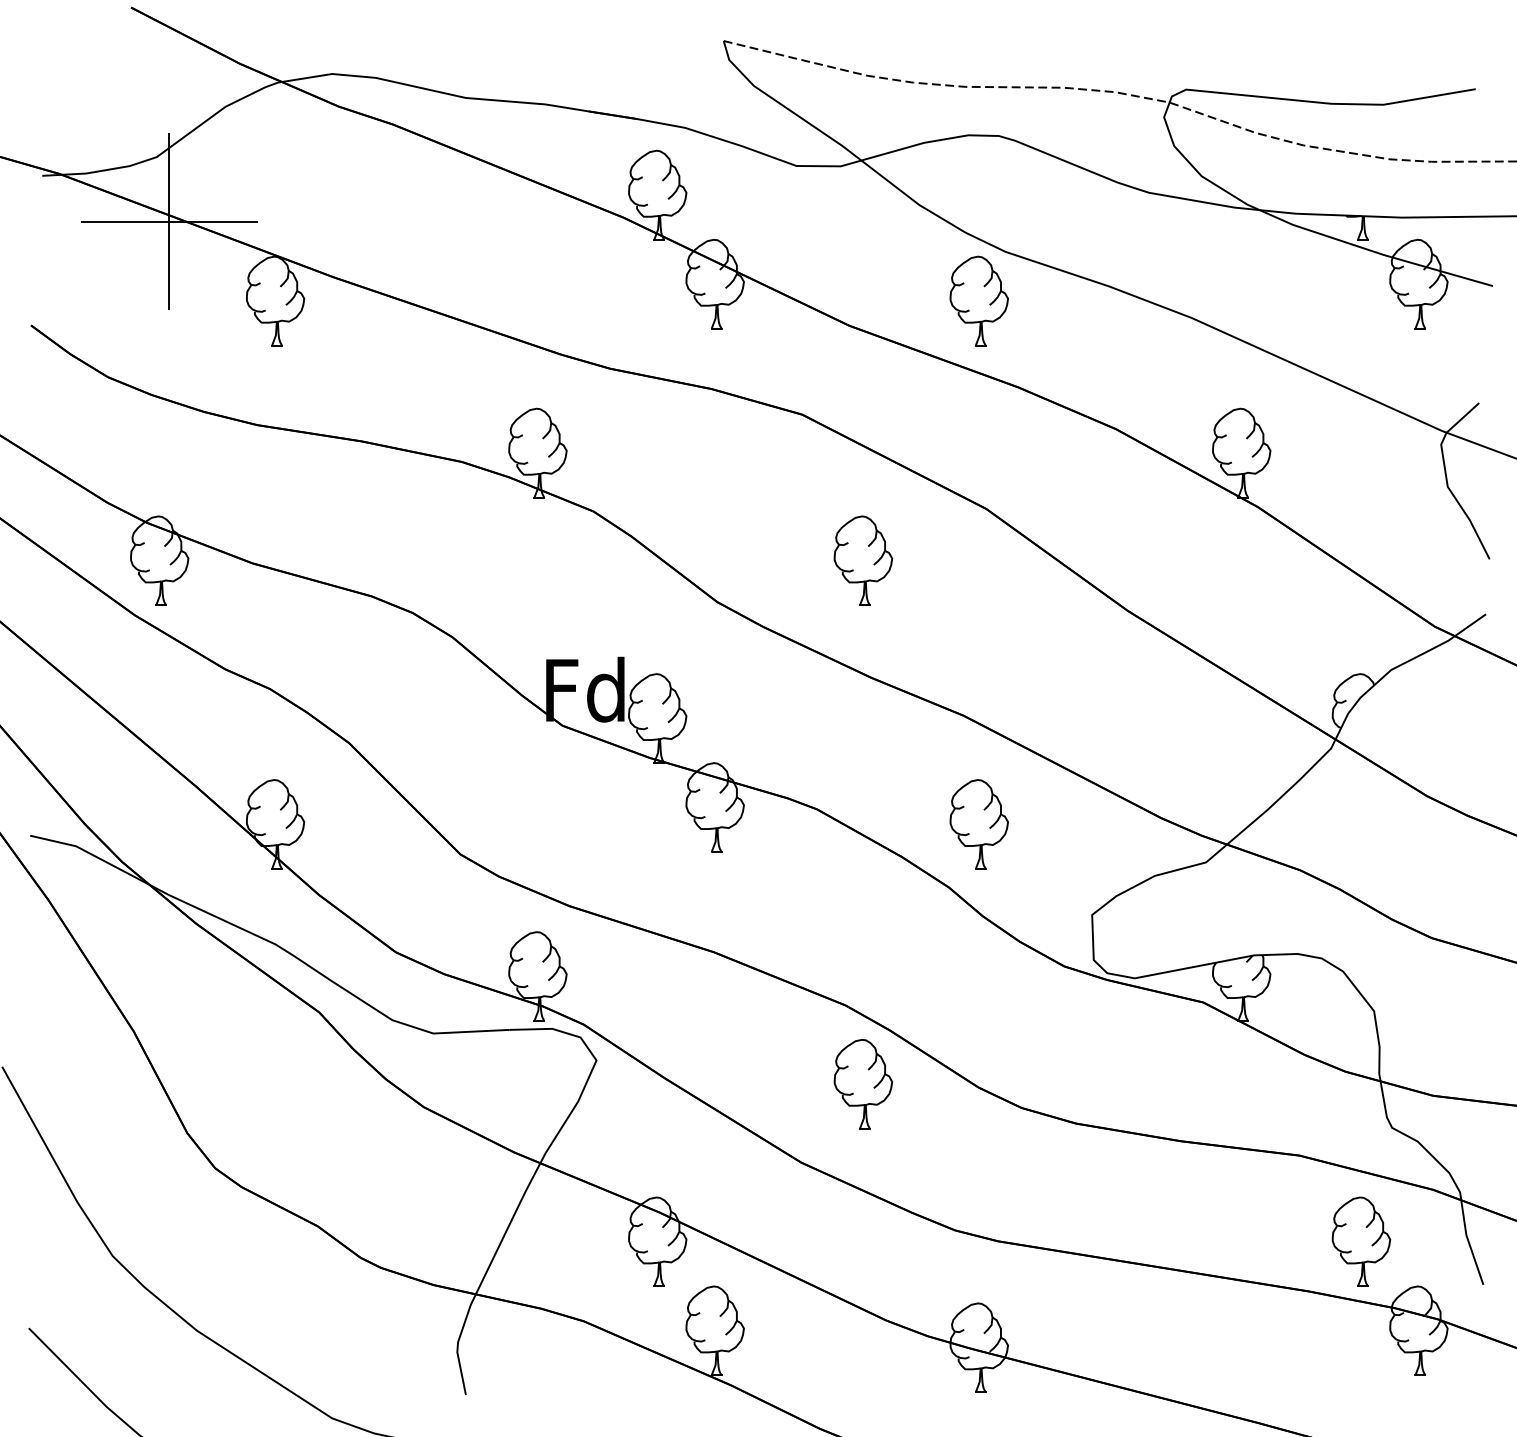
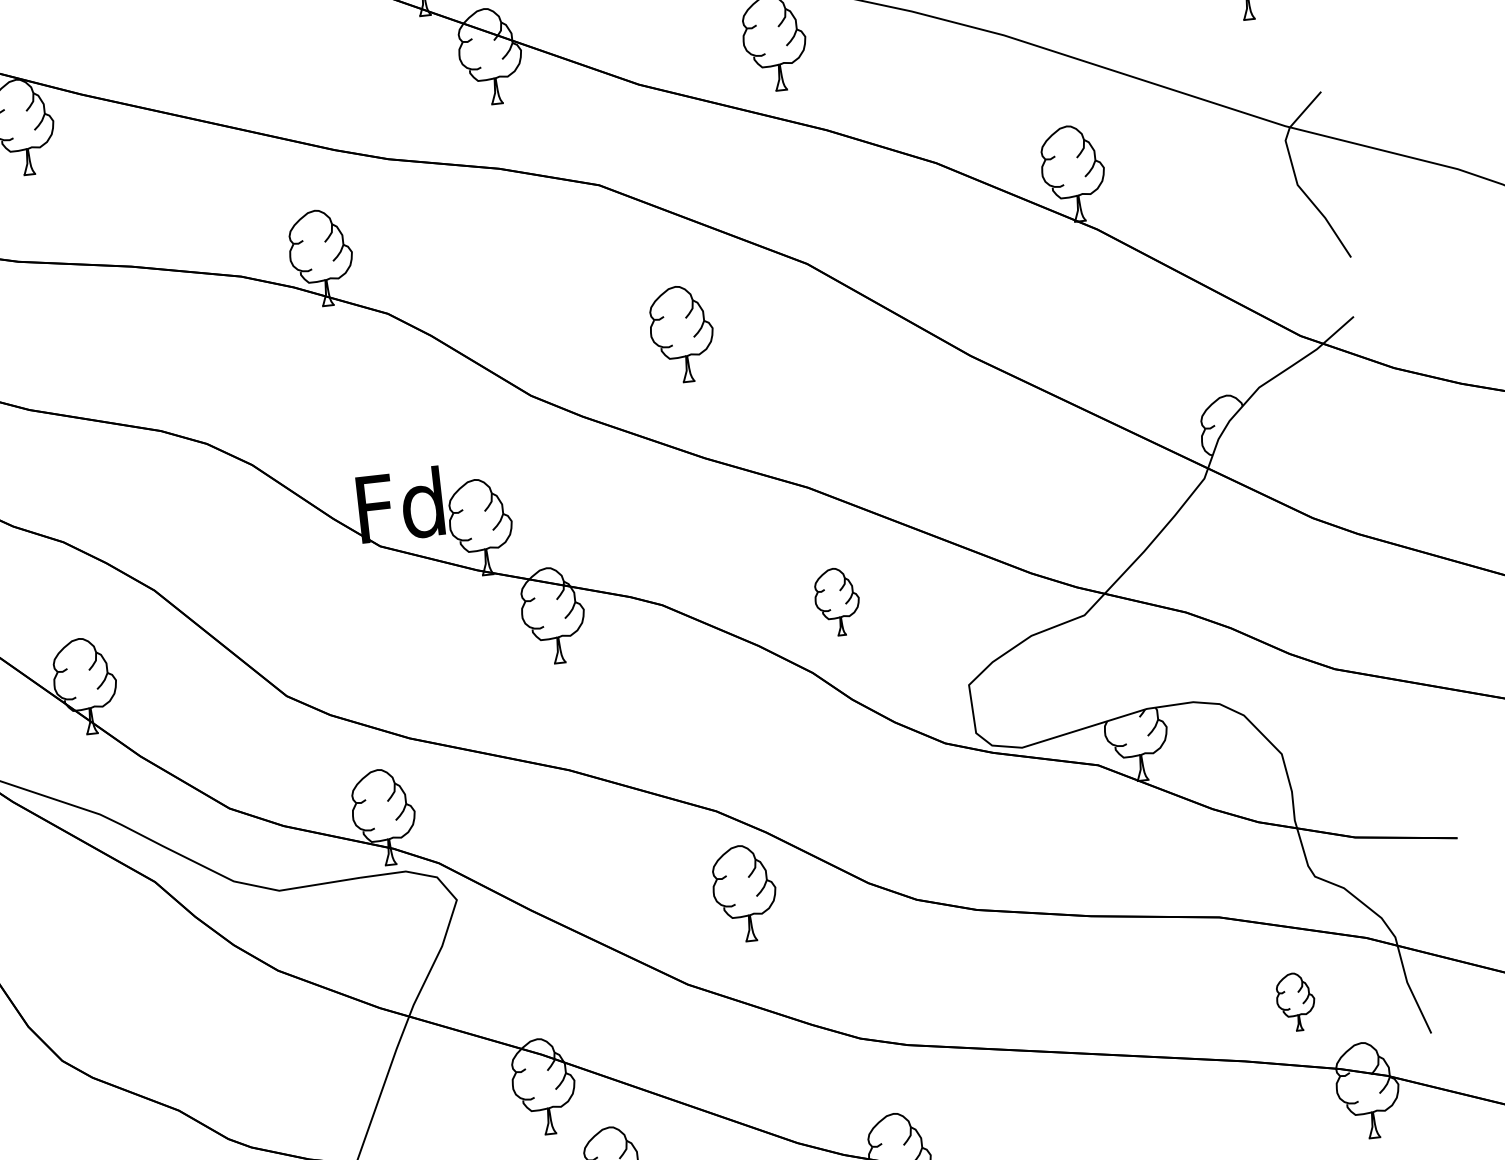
part: (978, 824) -> (836, 602), size x0.7
part: (1361, 1241) -> (1295, 1001), size x0.6

